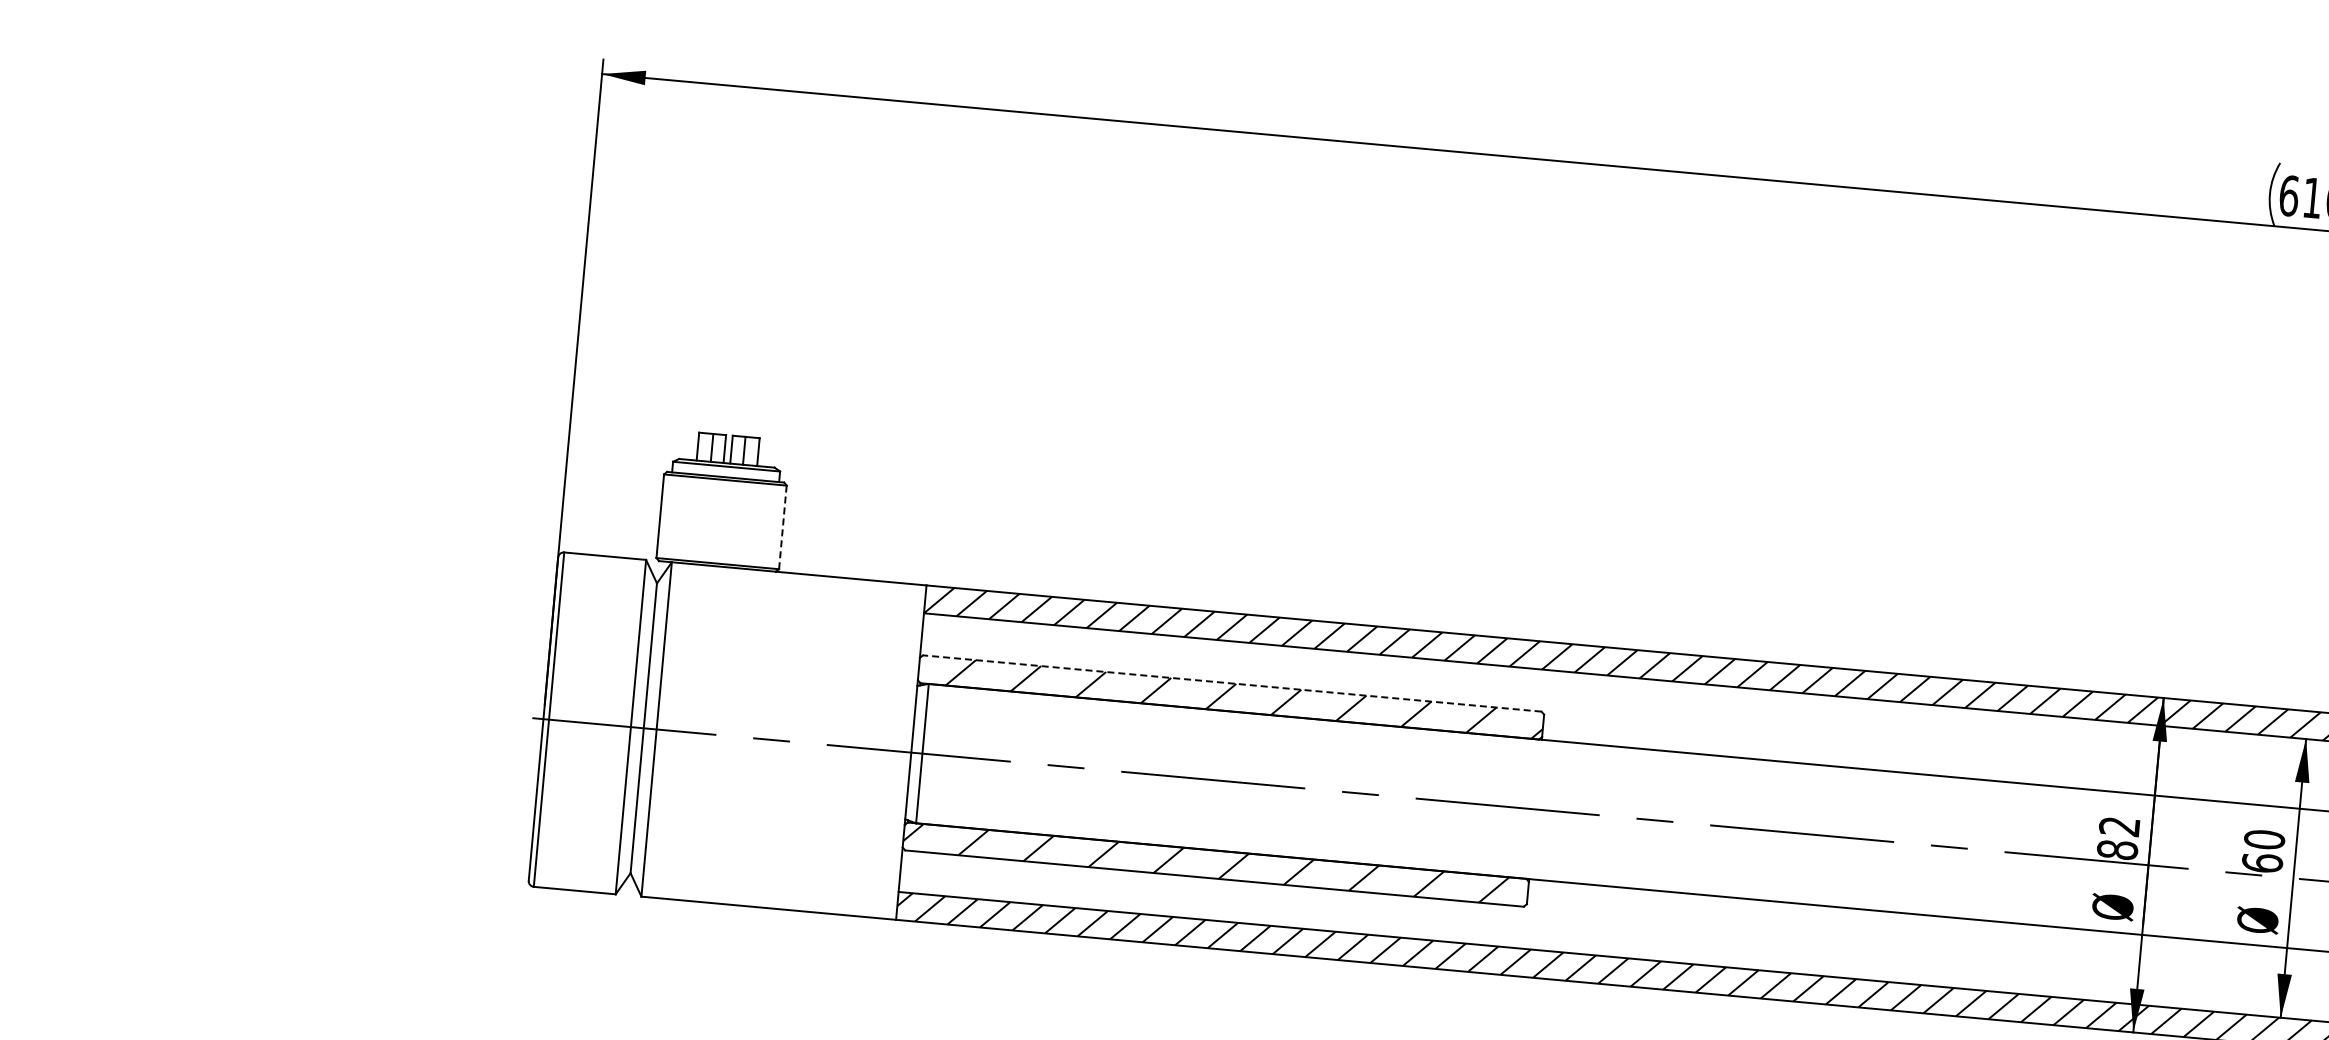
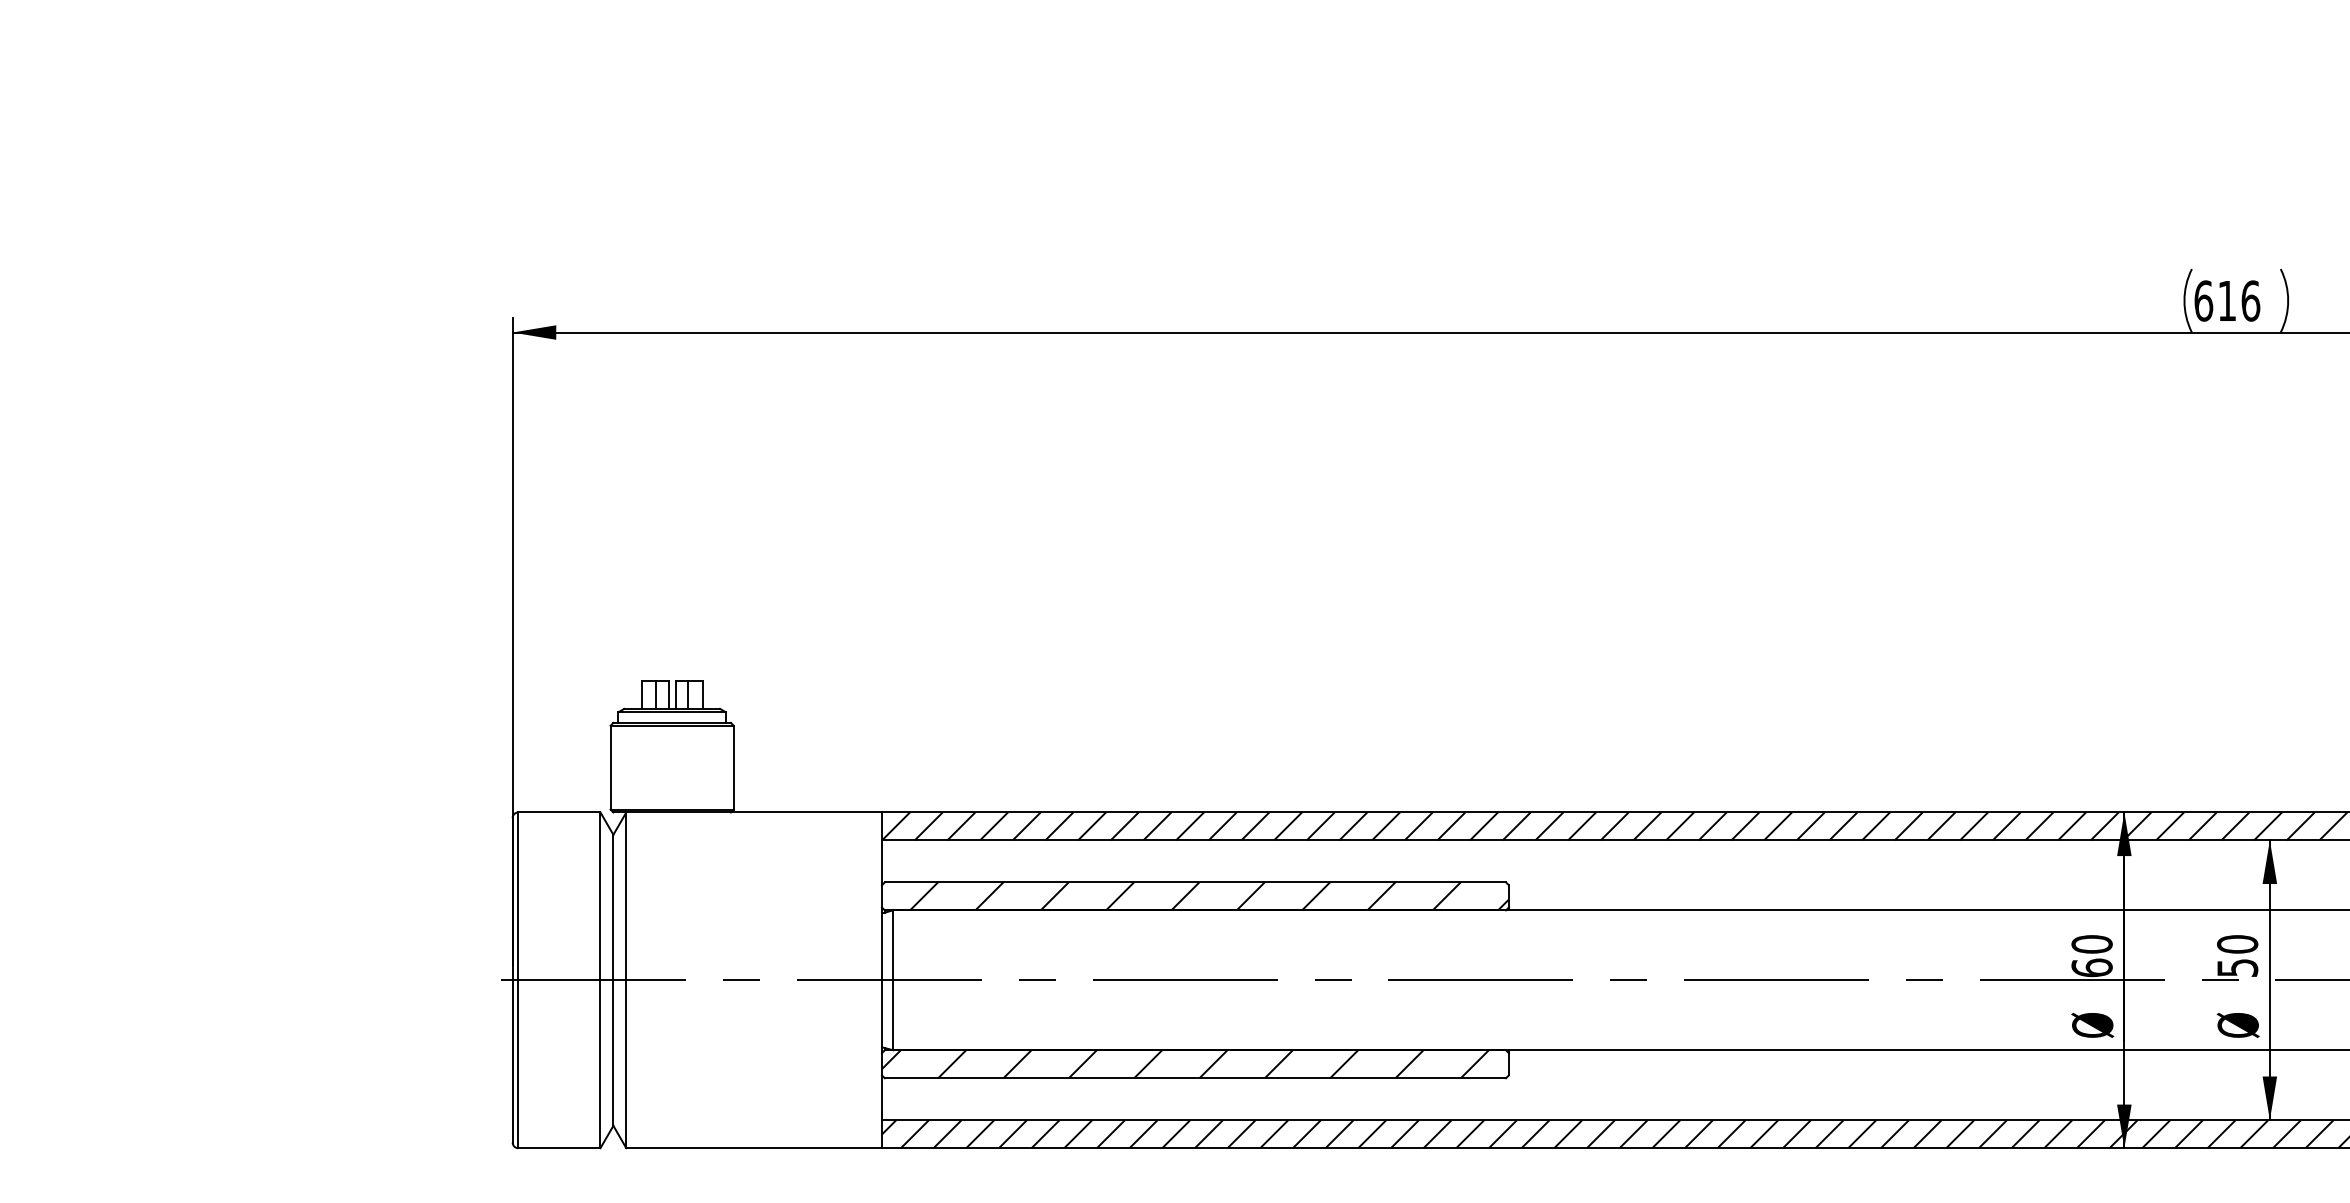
line: (782, 527) -> (733, 767), dashed -> solid
line: (1232, 683) -> (1195, 882), dashed -> solid
text: (2117, 838) -> (2091, 956), 82 -> 60
text: (2262, 862) -> (2237, 967), 60 -> 50

